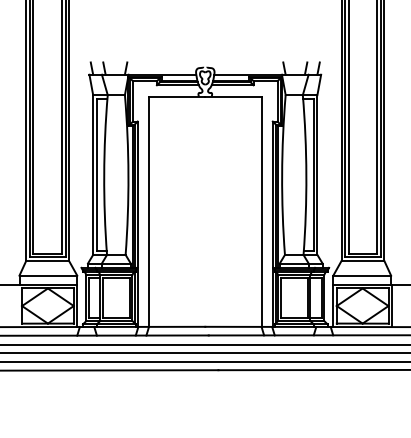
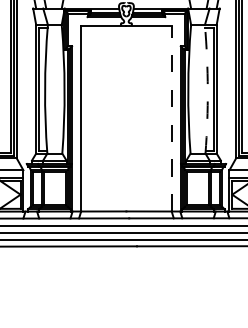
arc: (306, 175) -> (207, 89), solid -> dashed
line: (261, 211) -> (171, 118), solid -> dashed

